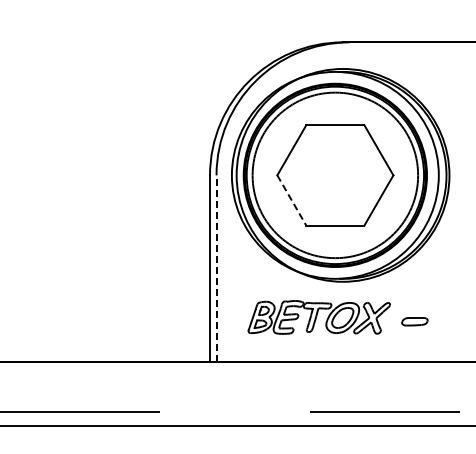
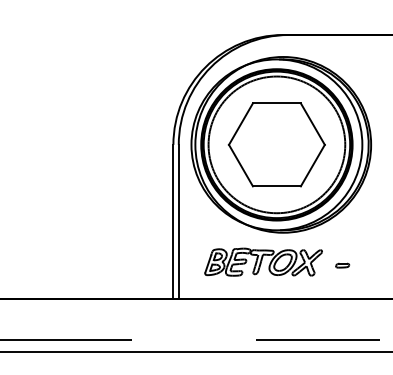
line: (292, 200) -> (241, 165), dashed -> solid
line: (216, 268) -> (178, 221), dashed -> solid
part: (414, 321) -> (342, 265), size x0.62

